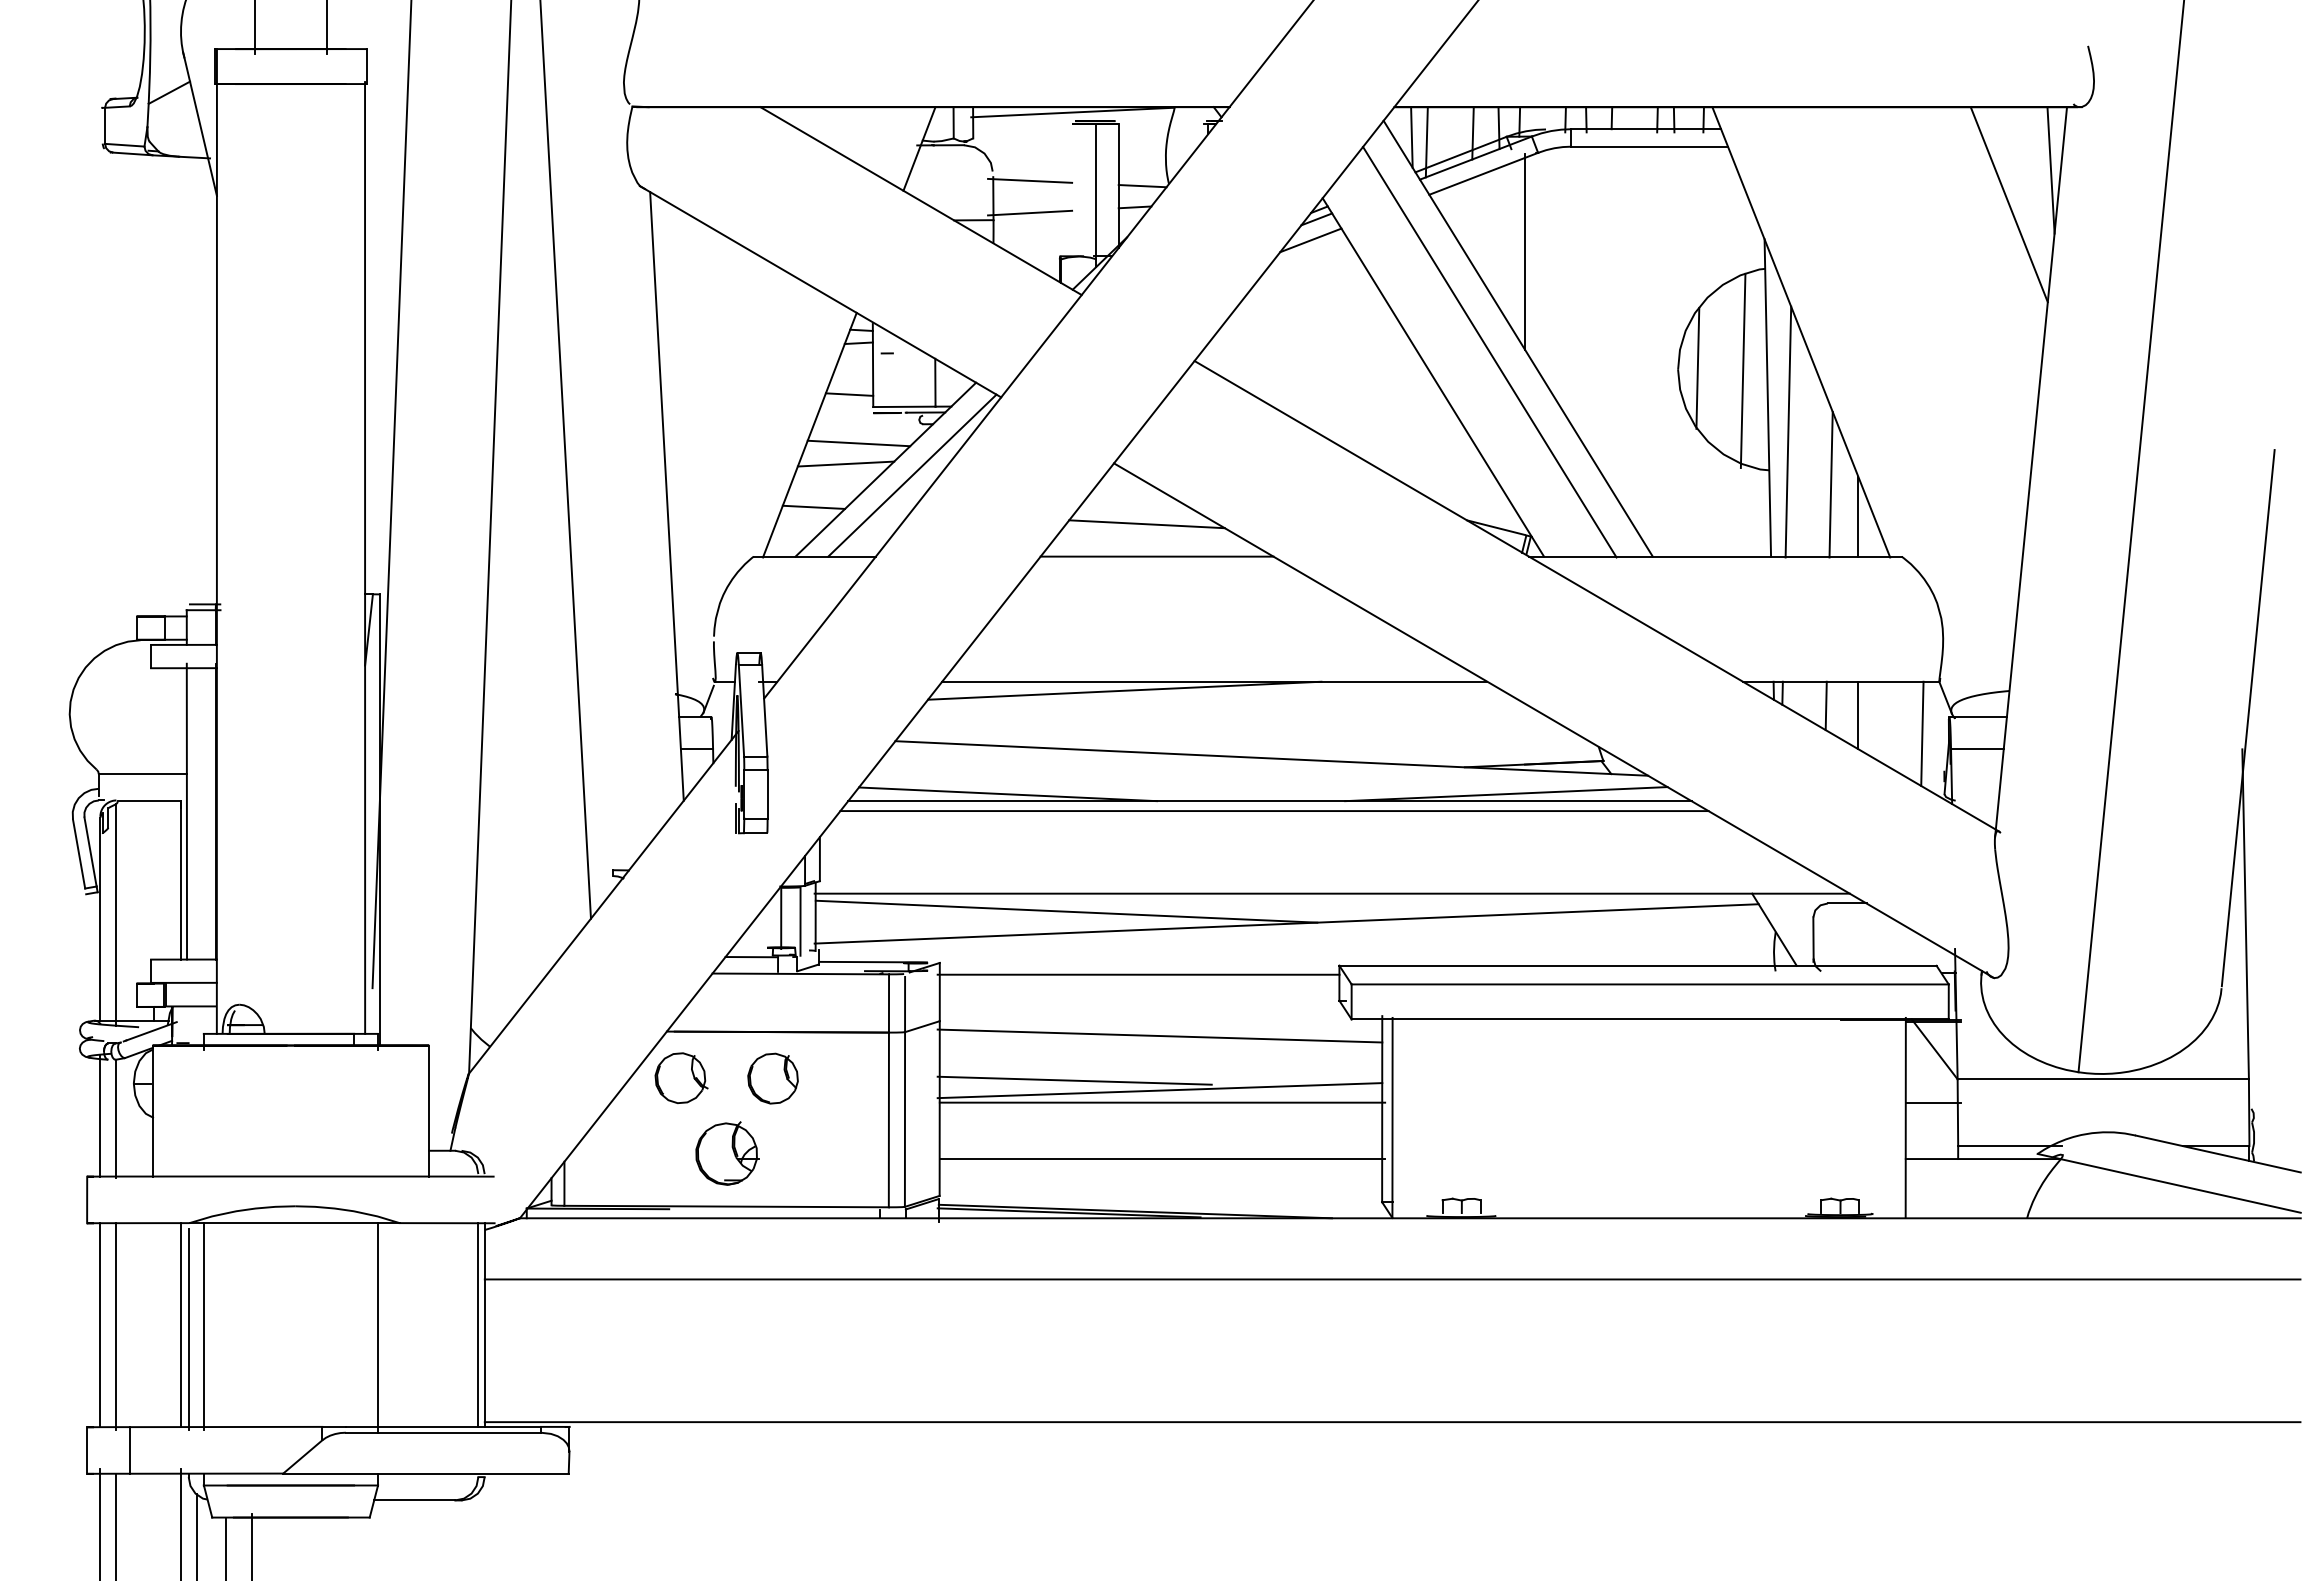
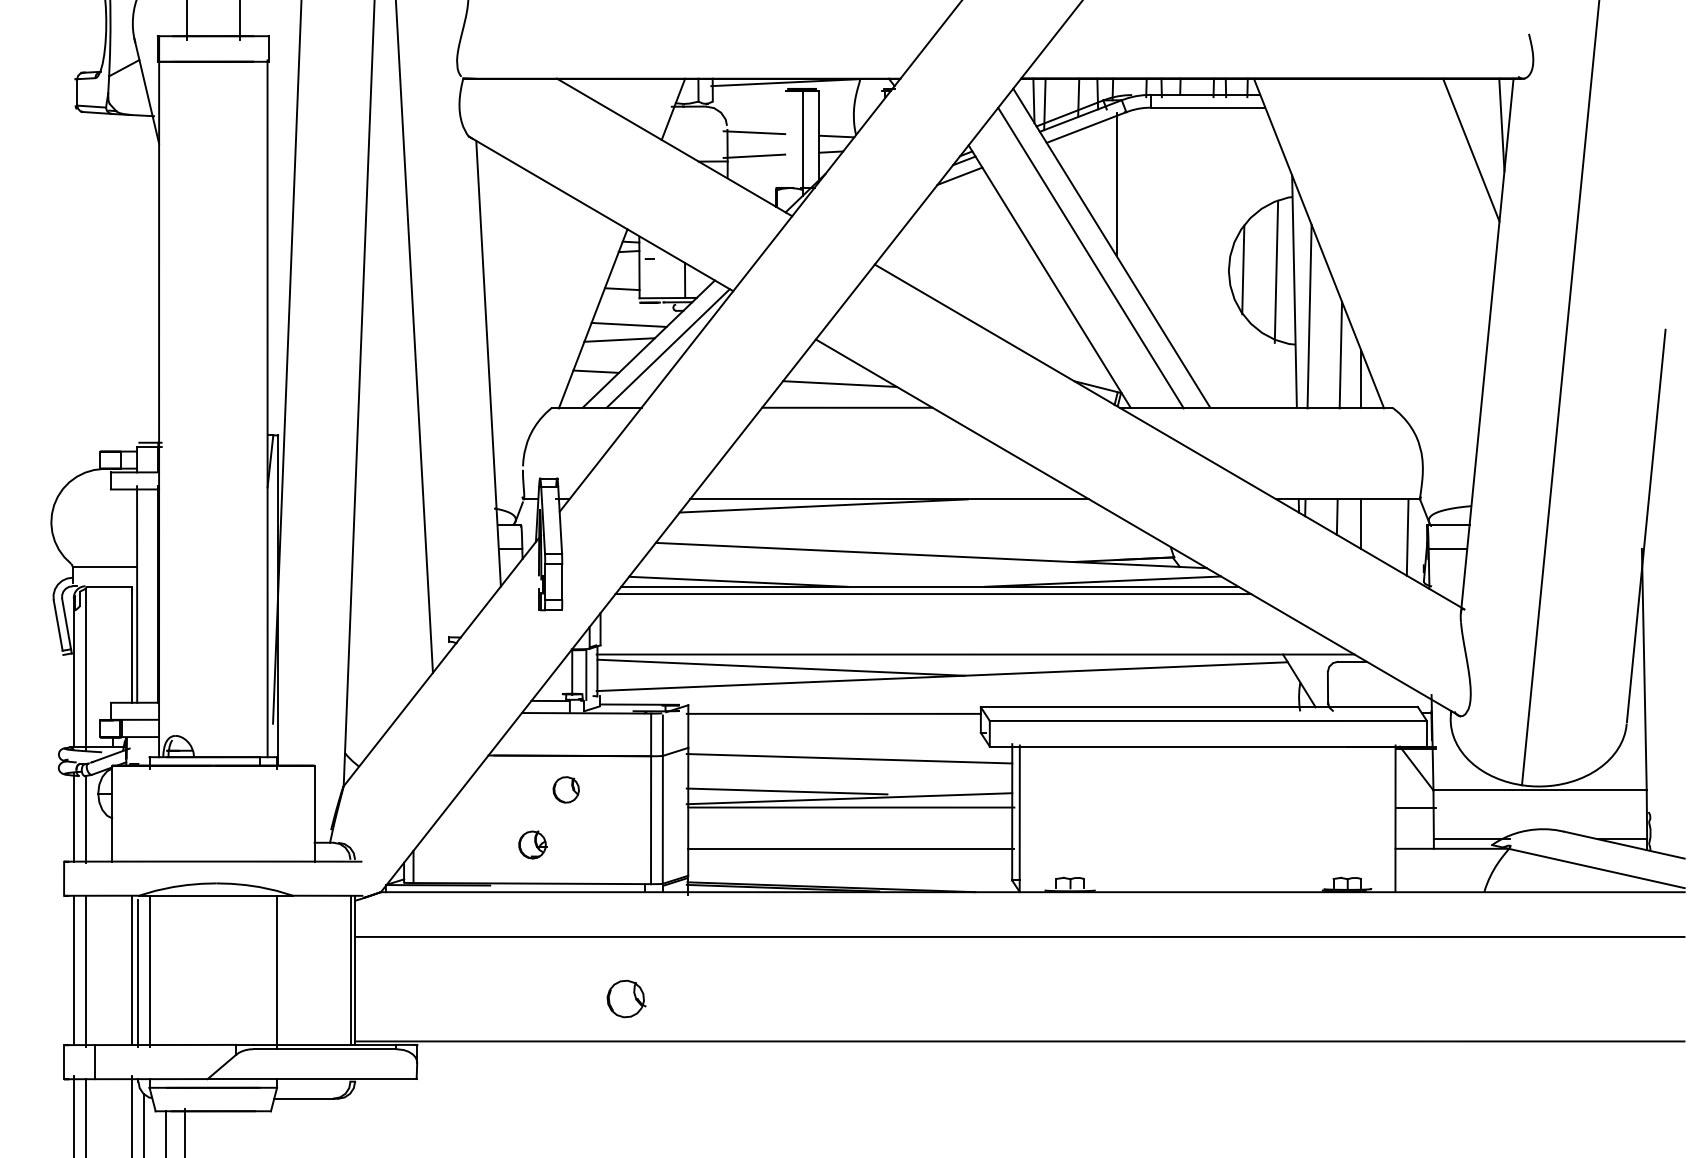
part: (681, 1077) -> (626, 998), moved
part: (772, 1078) -> (565, 789), size x0.7
part: (727, 1153) -> (532, 844), size x0.6

